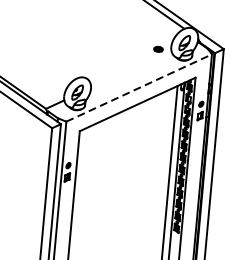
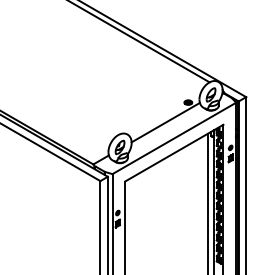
line: (130, 69) -> (165, 122), added
line: (139, 88) -> (174, 138), dashed -> solid

